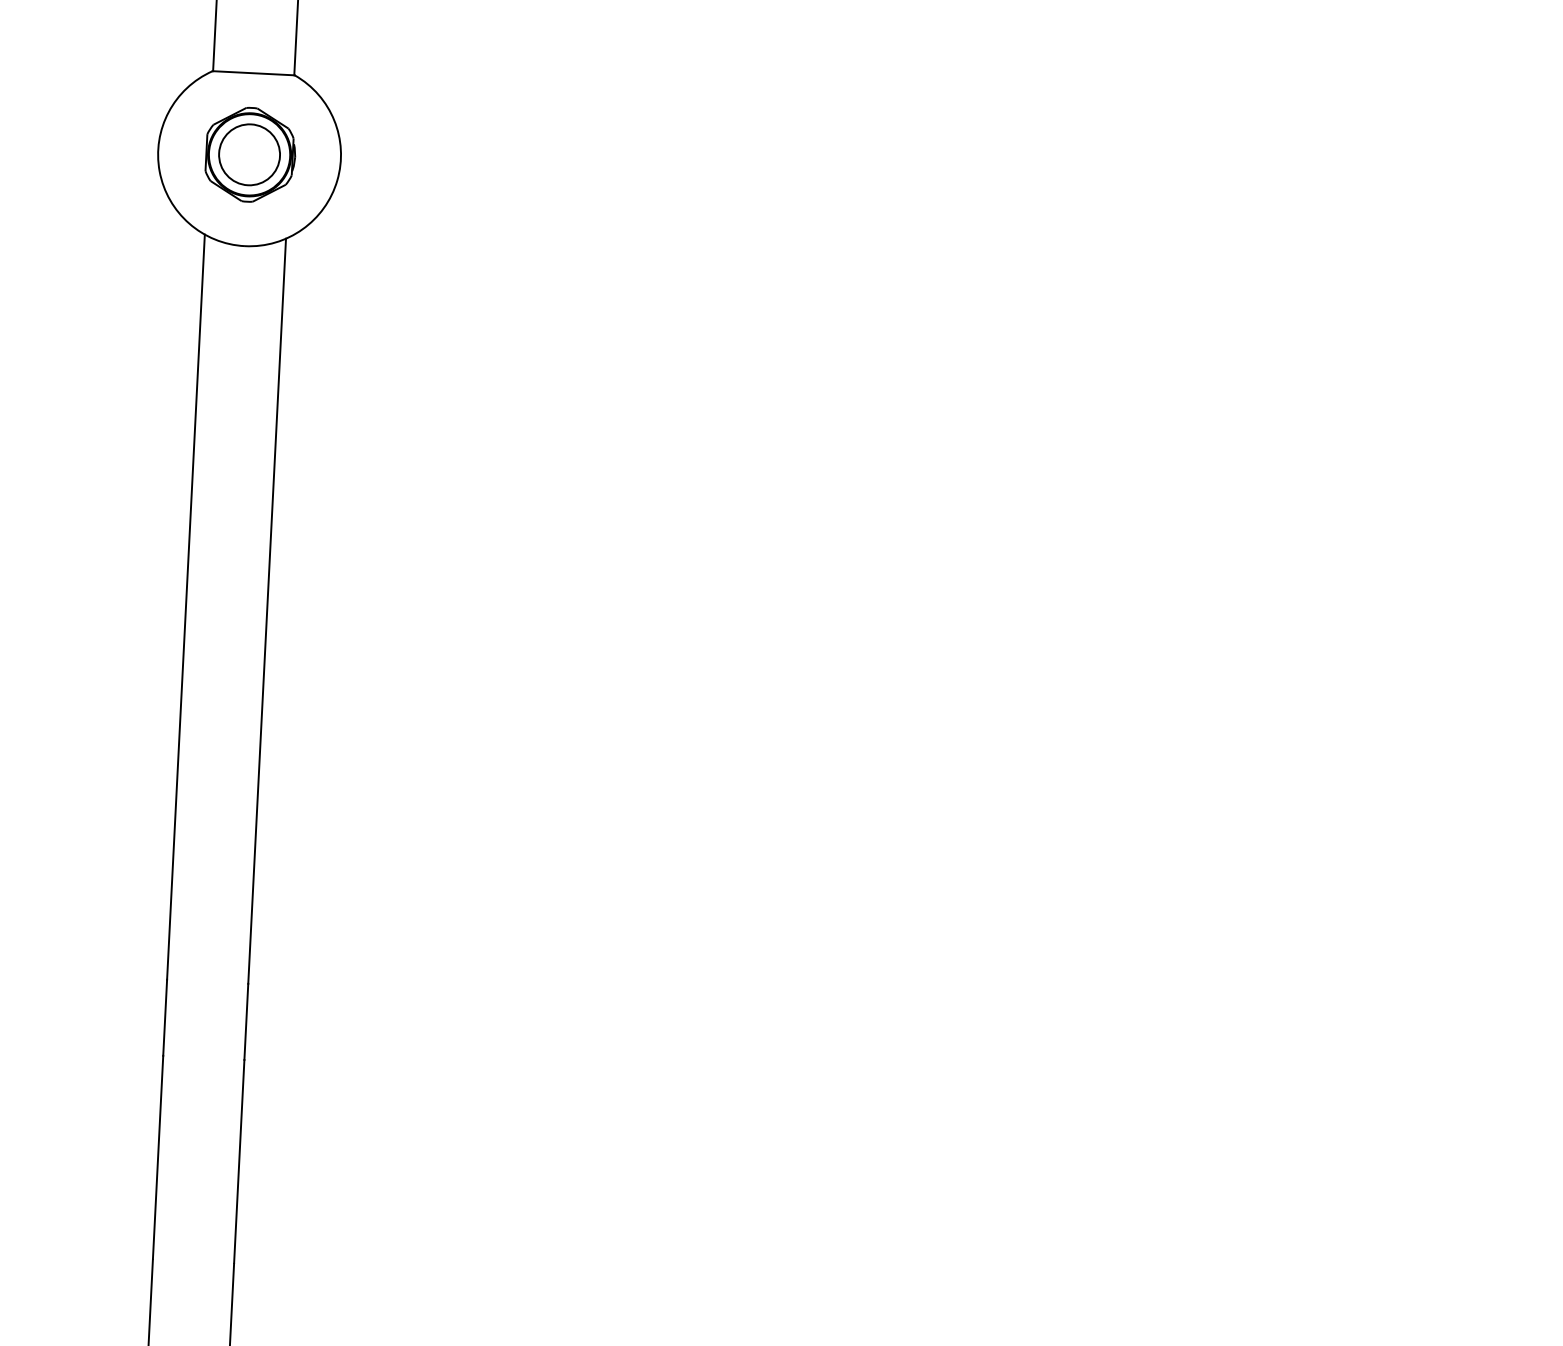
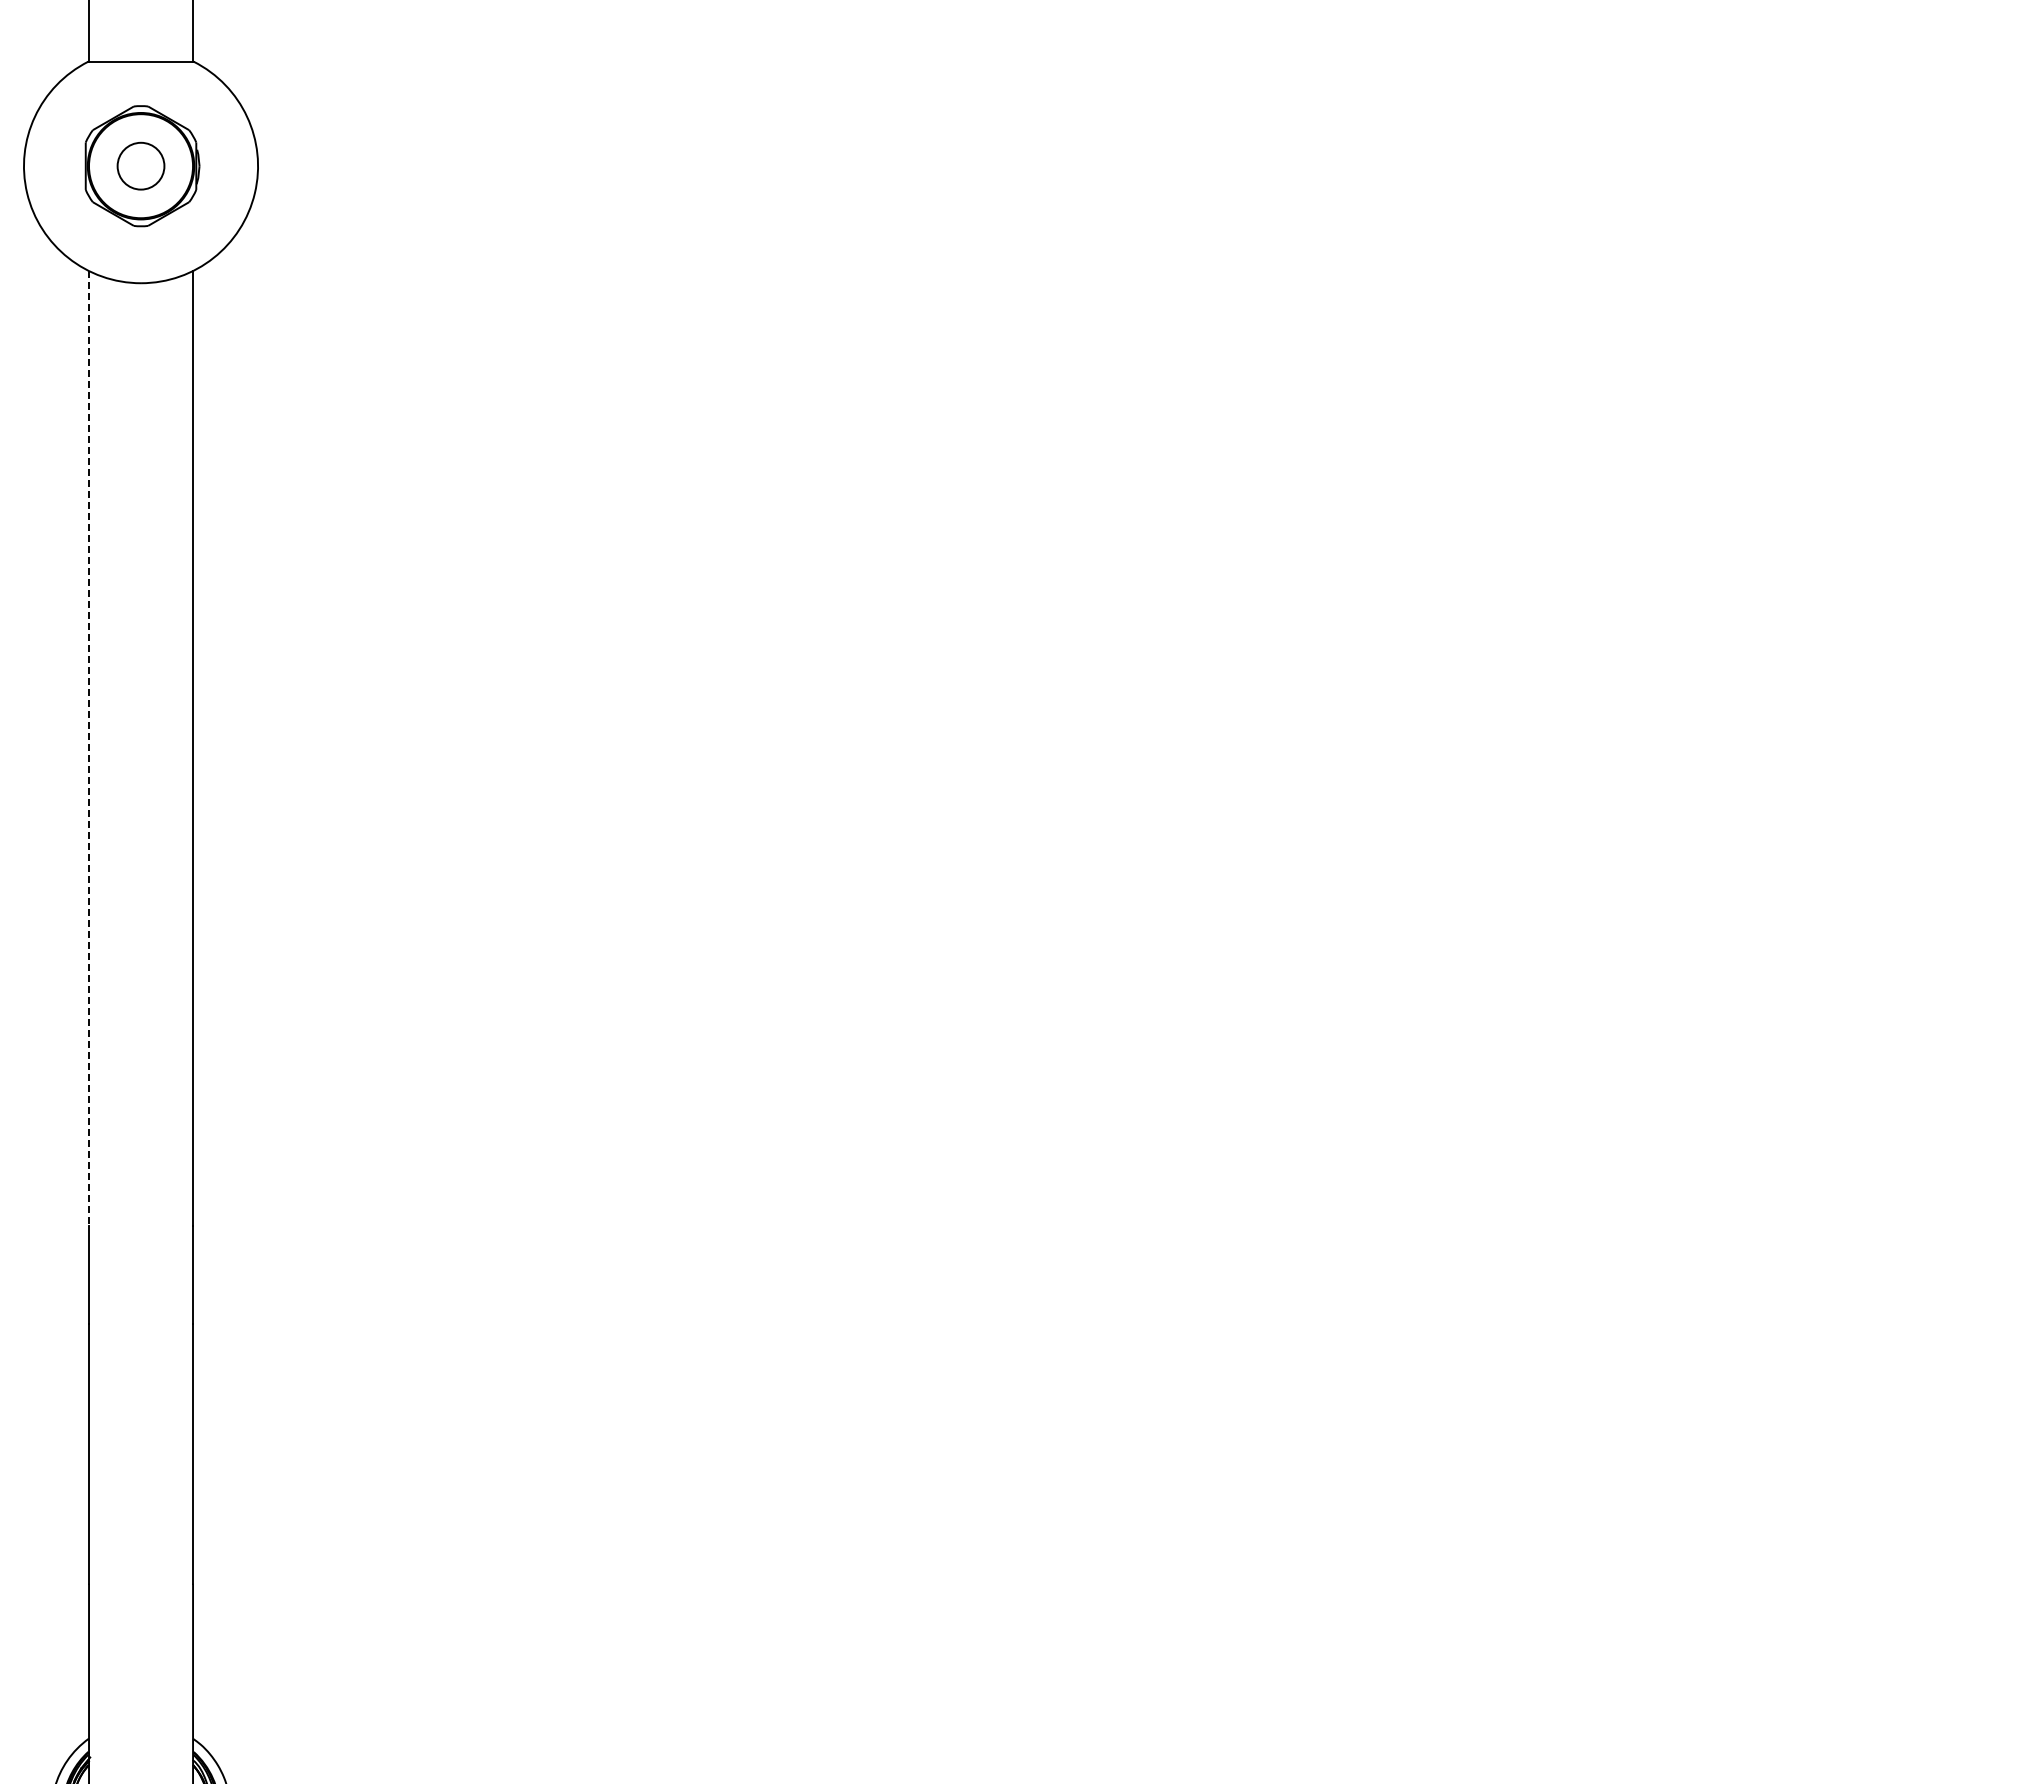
circle: (249, 155) -> (141, 166), size x0.6
line: (186, 607) -> (89, 749), solid -> dashed

